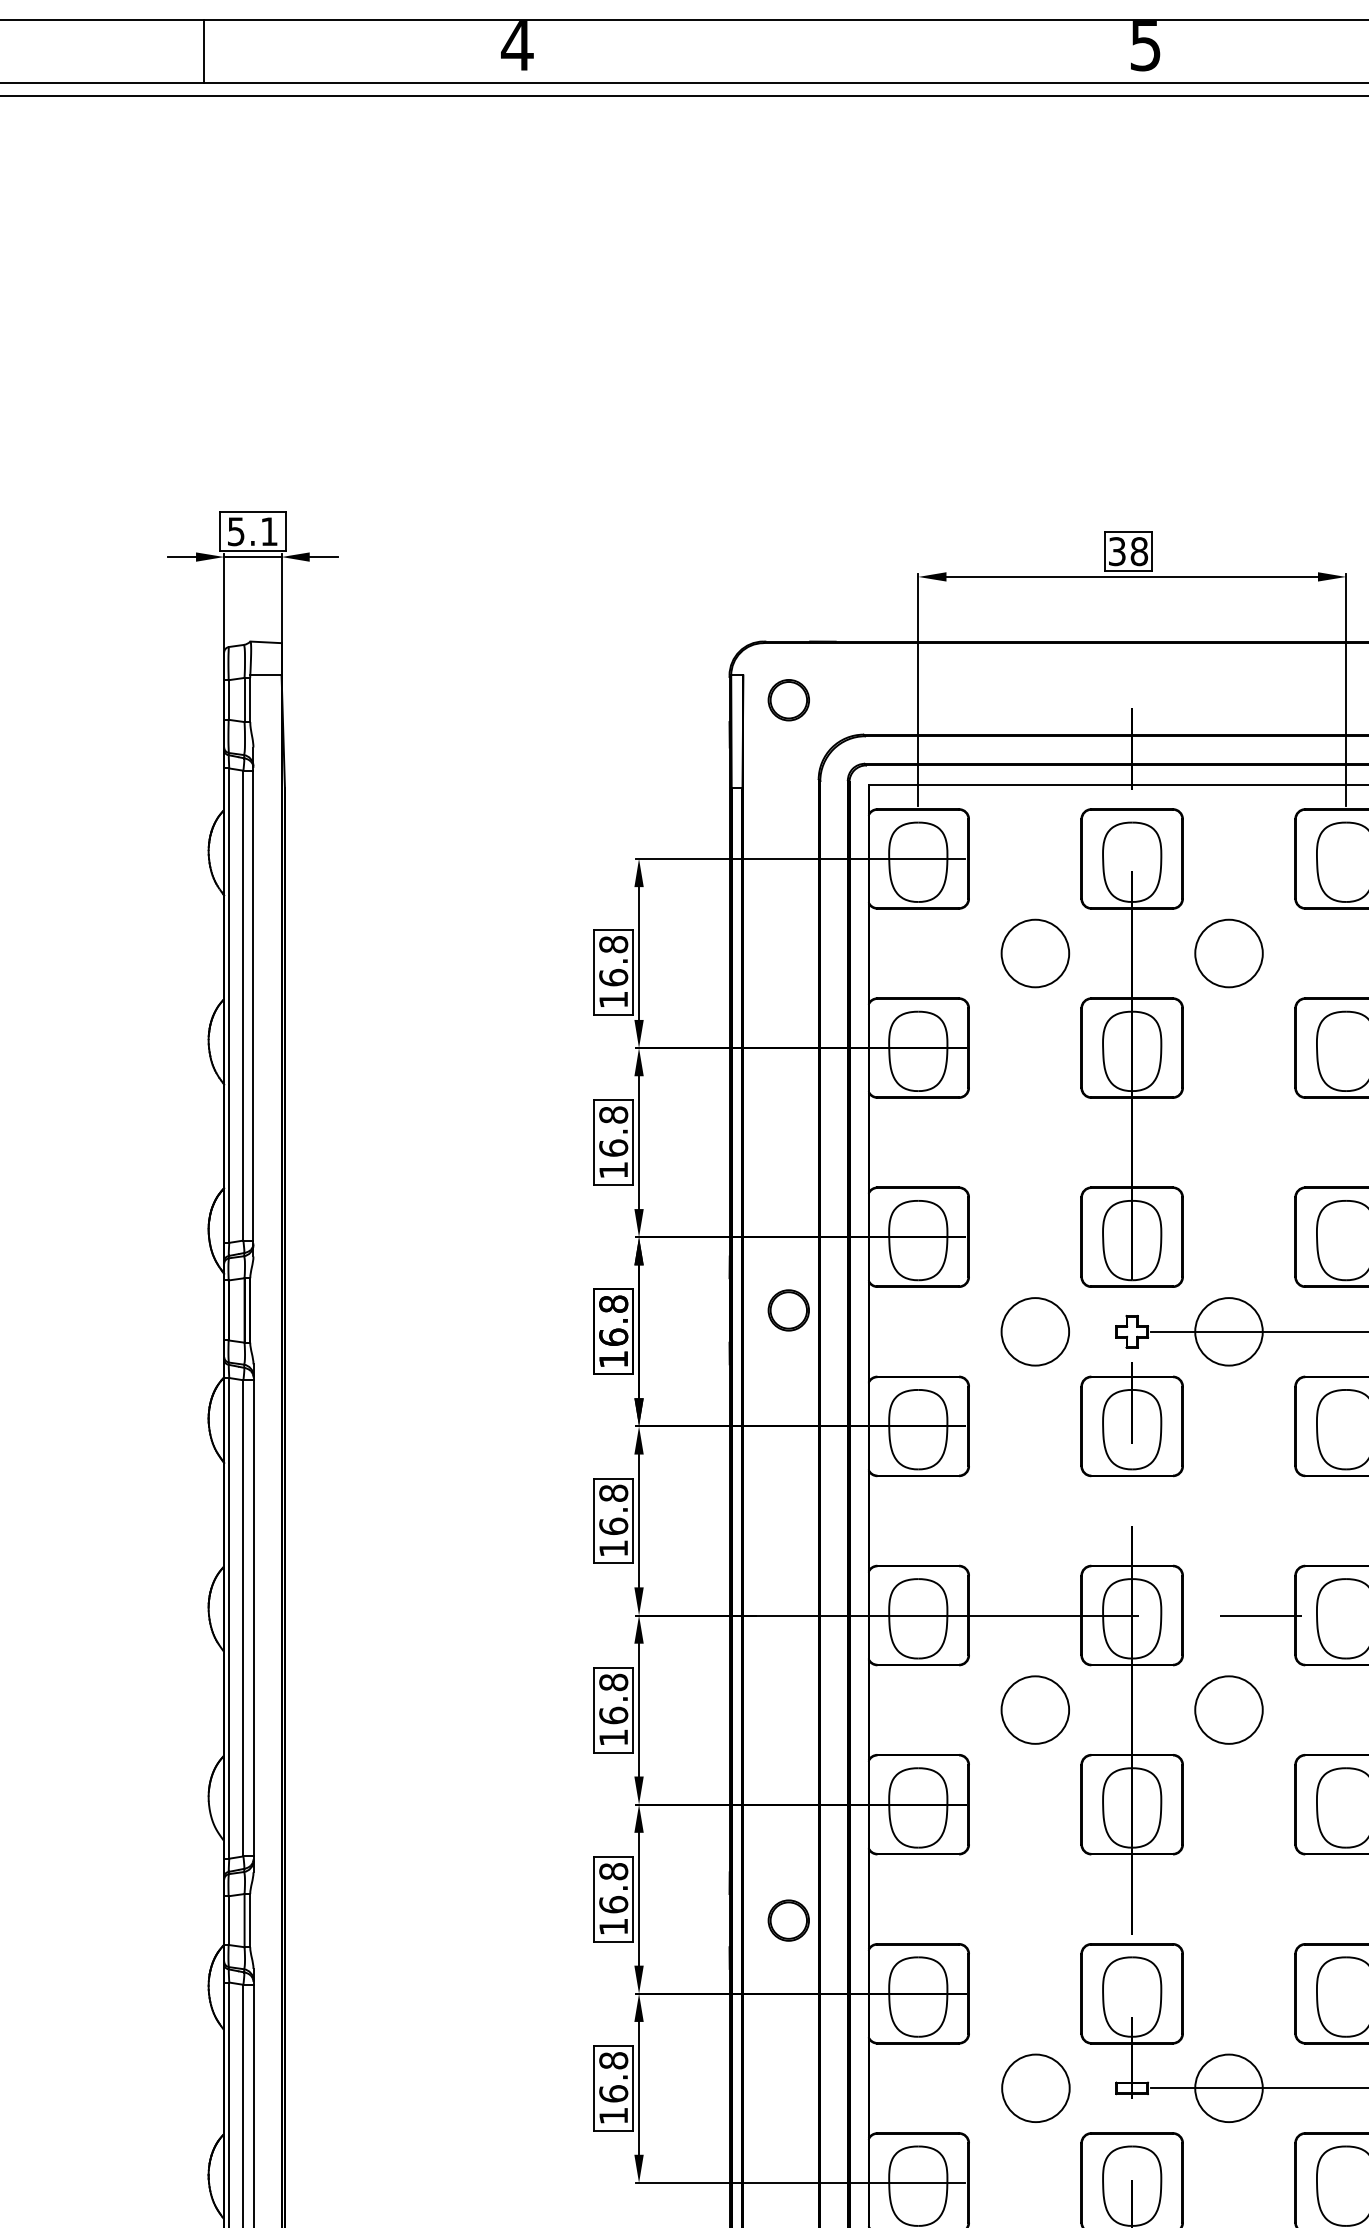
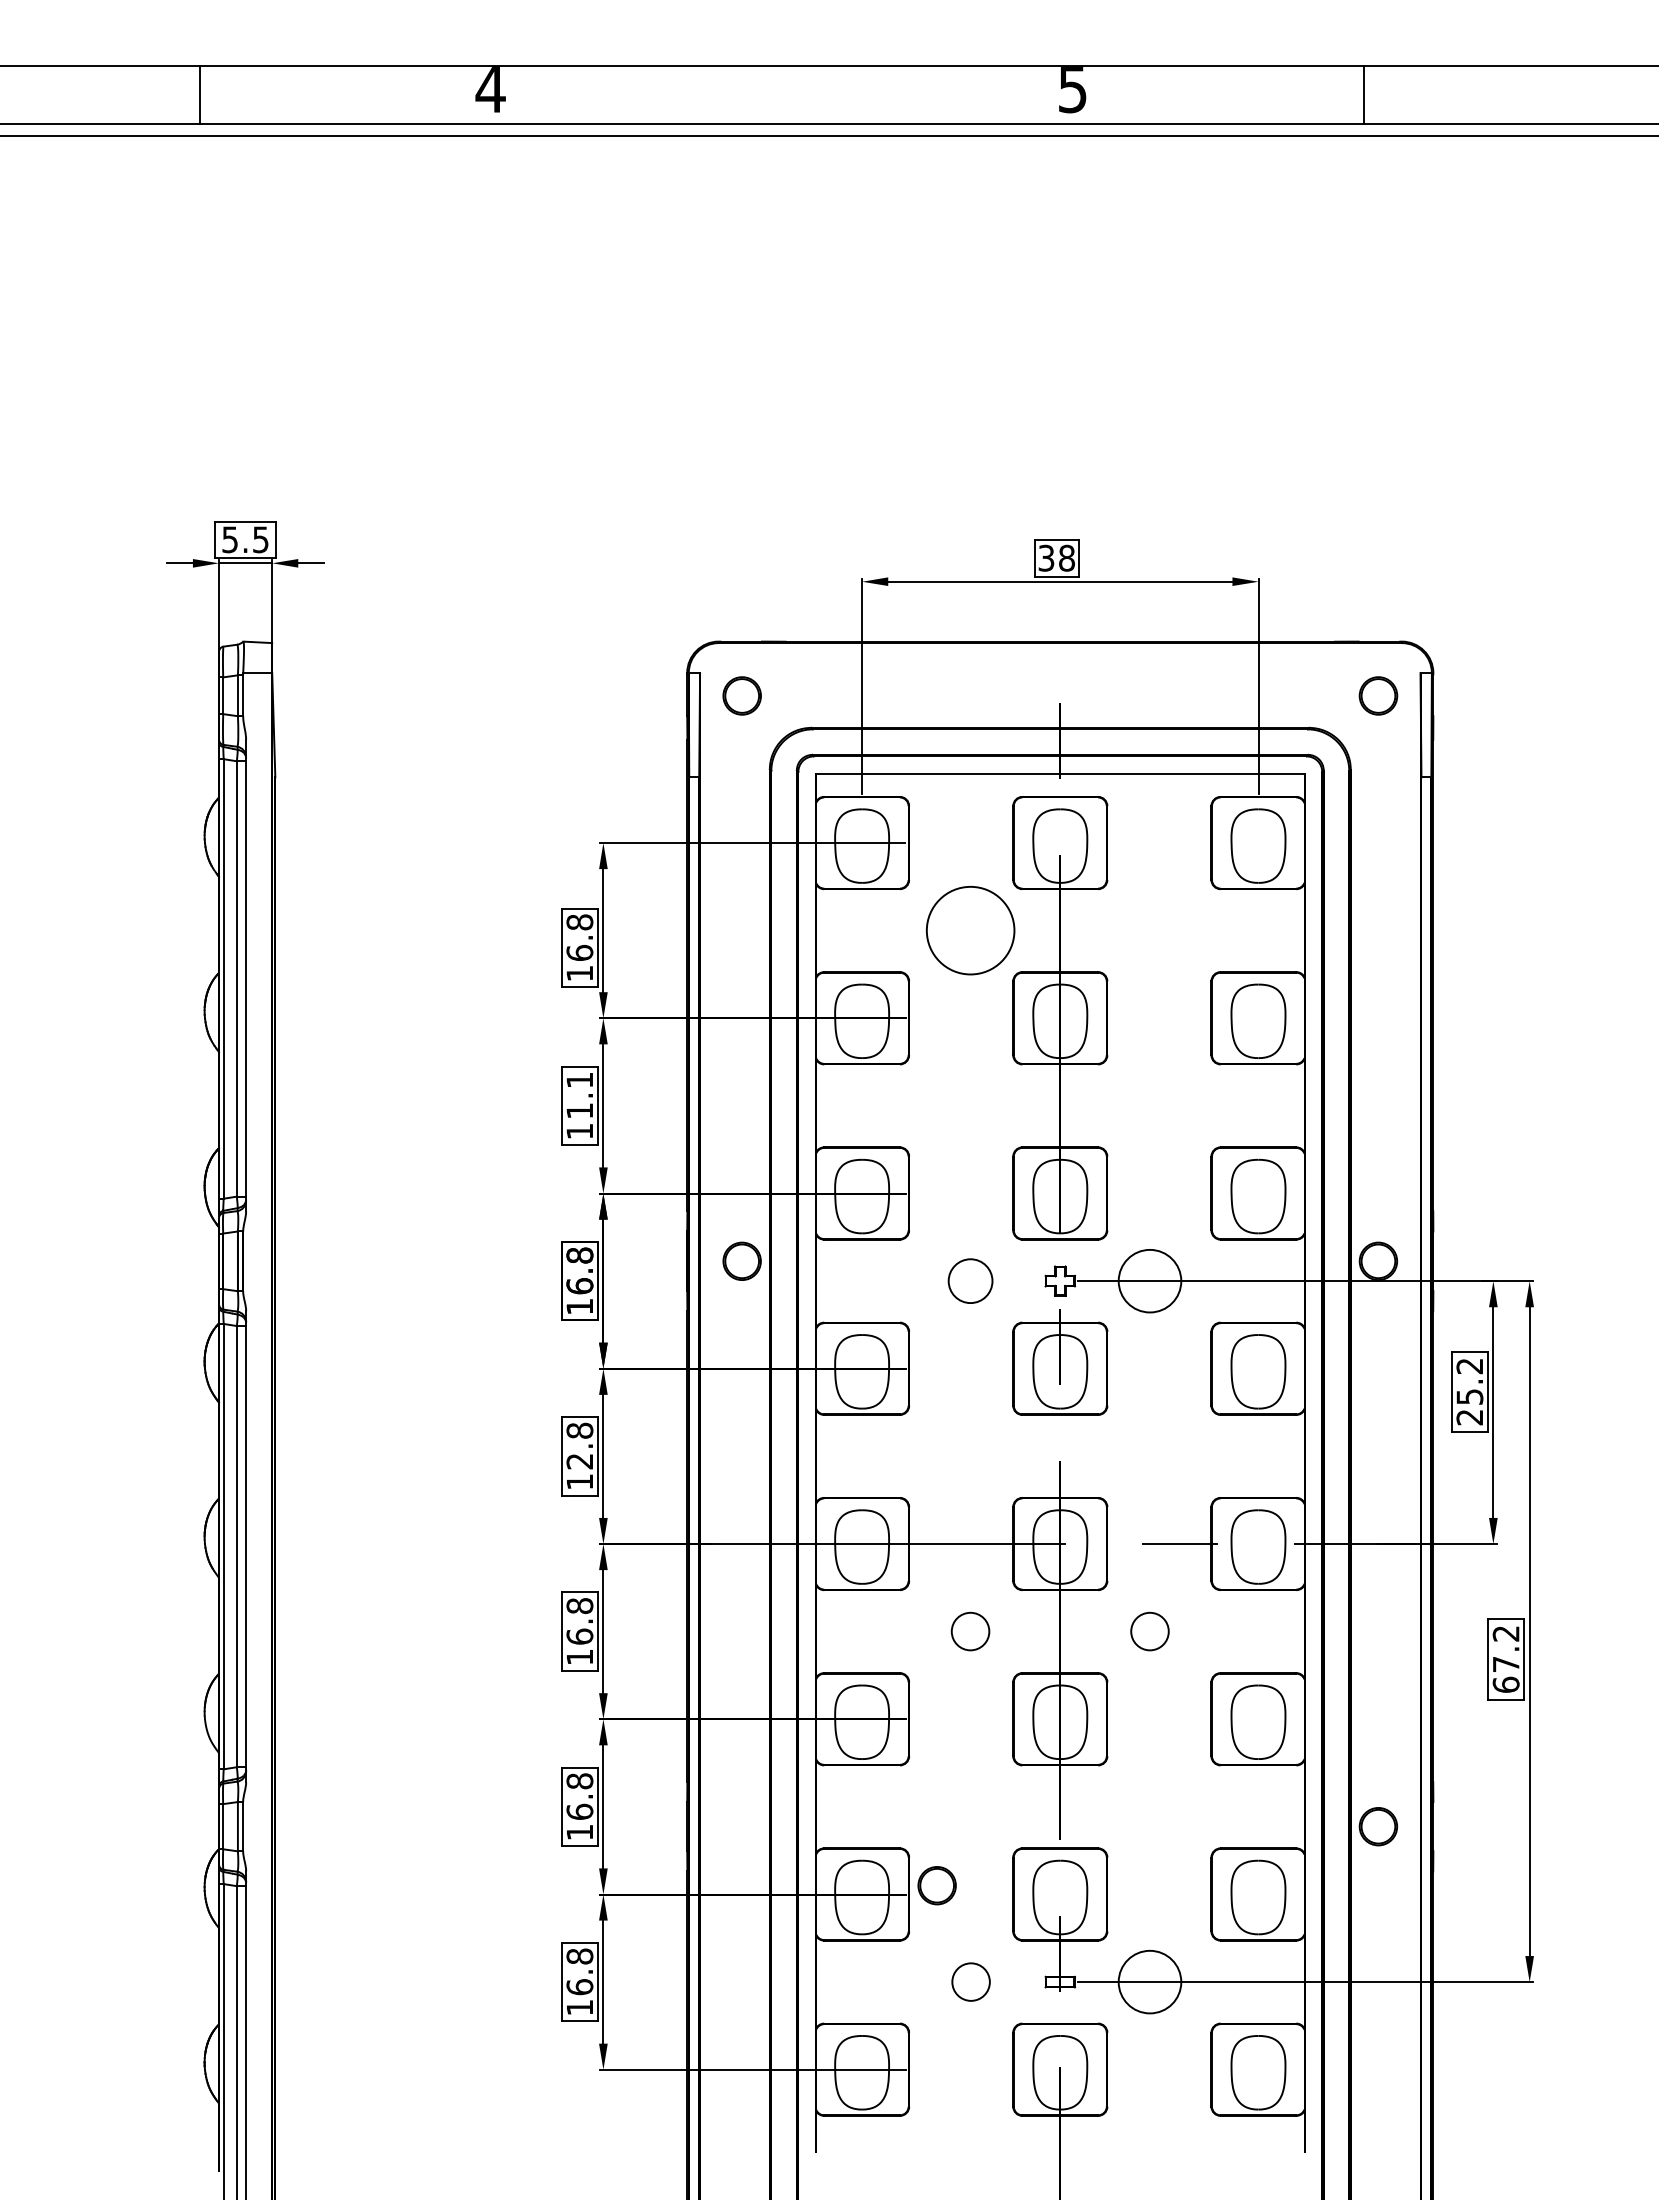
text: (268, 531) -> (260, 539), 5.1 -> 5.5
circle: (1035, 953) -> (970, 930), size x1.4
circle: (1228, 953) -> (1149, 930), removed
text: (613, 1131) -> (579, 1095), 16.8 -> 11.1
circle: (1035, 1331) -> (970, 1280), size x0.7
text: (613, 1526) -> (579, 1461), 16.8 -> 12.8
circle: (1035, 1709) -> (970, 1631), size x0.6
circle: (1228, 1709) -> (1149, 1631), size x0.6
part: (788, 1920) -> (936, 1885), moved
circle: (1035, 2087) -> (970, 1981), size x0.6

